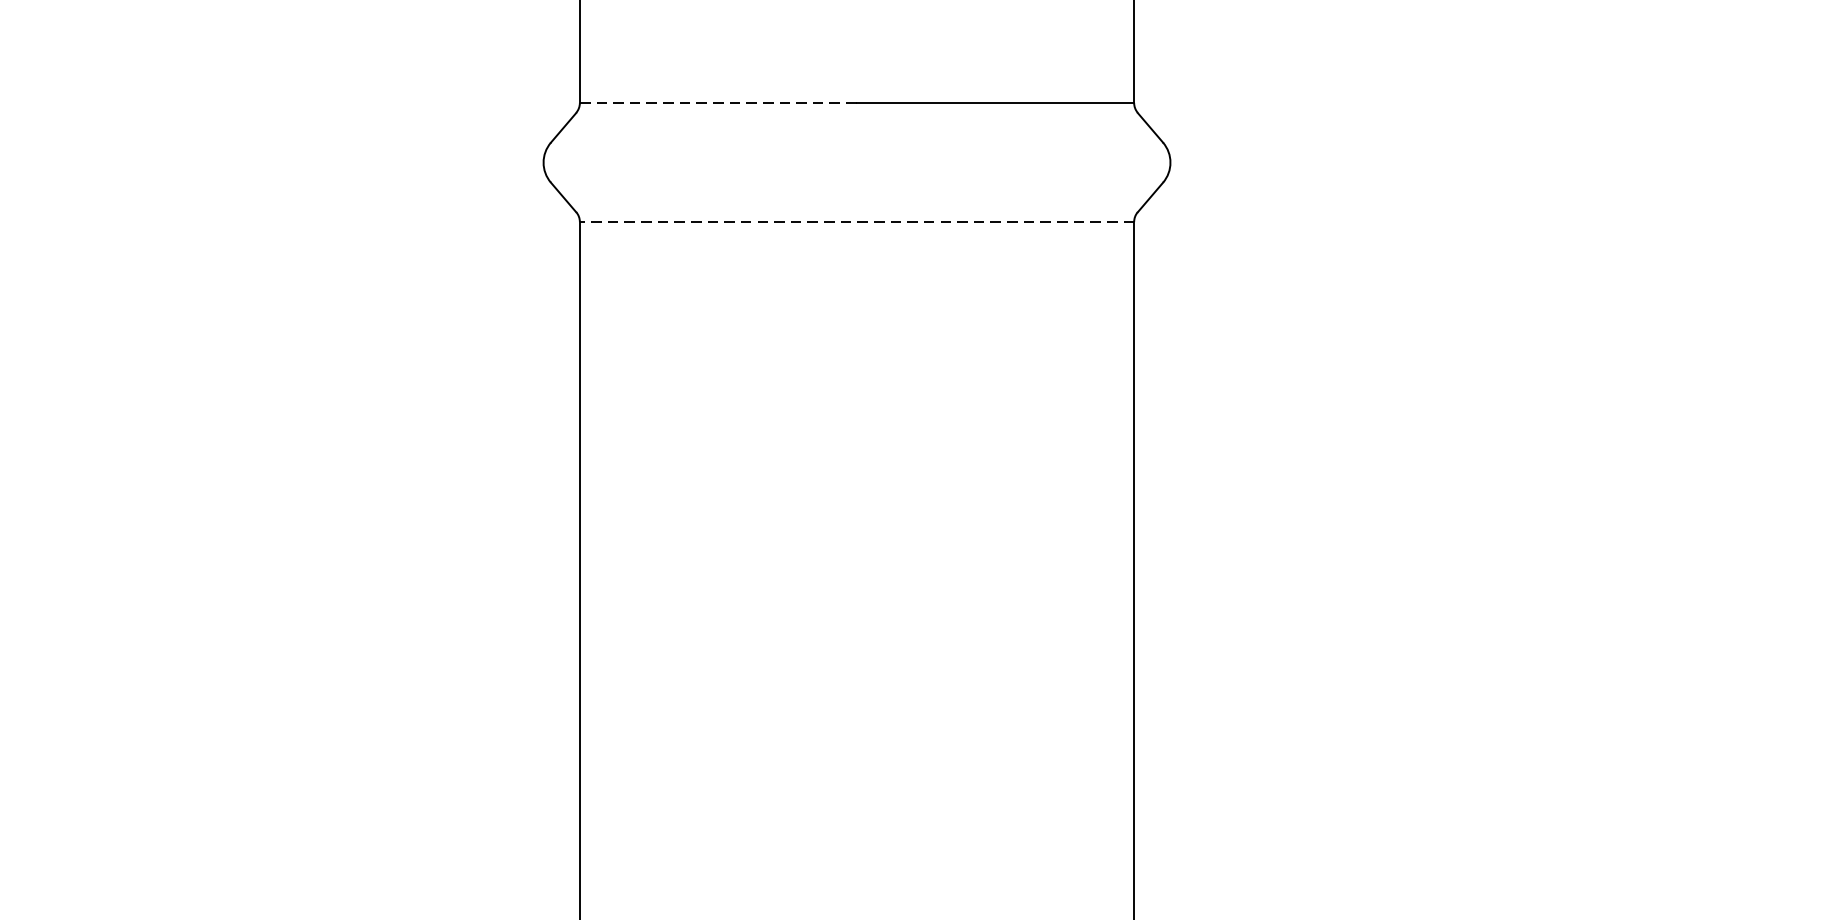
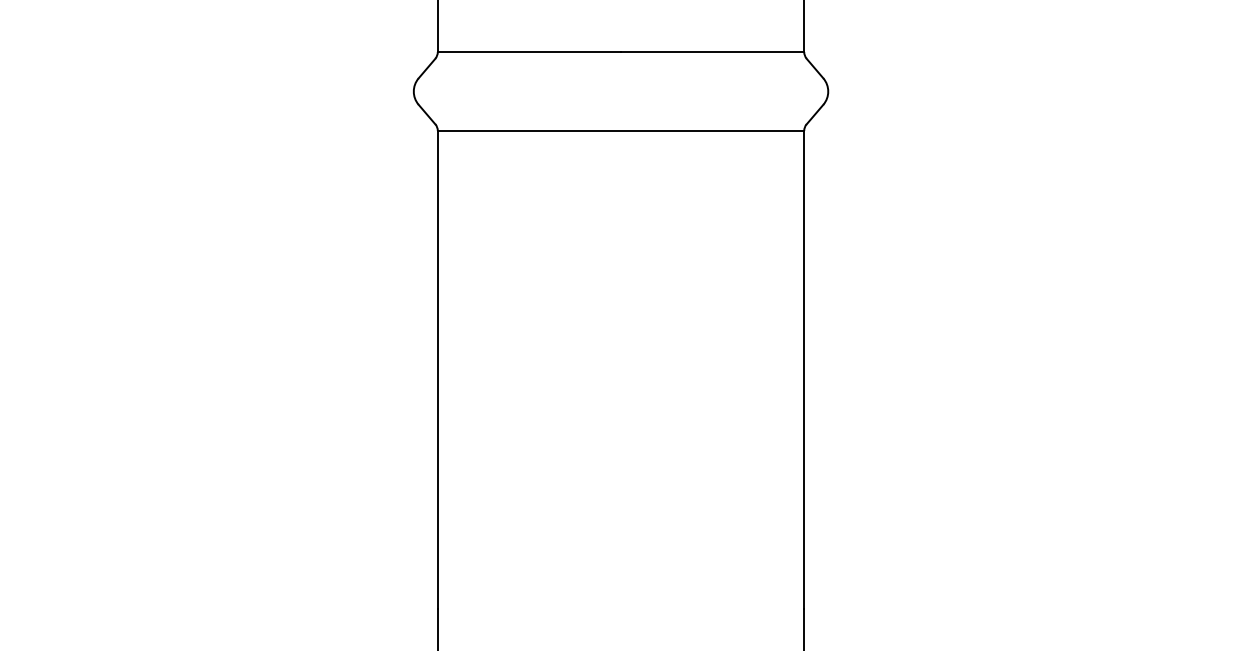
line: (718, 103) -> (529, 52), dashed -> solid
line: (856, 221) -> (620, 130), dashed -> solid

